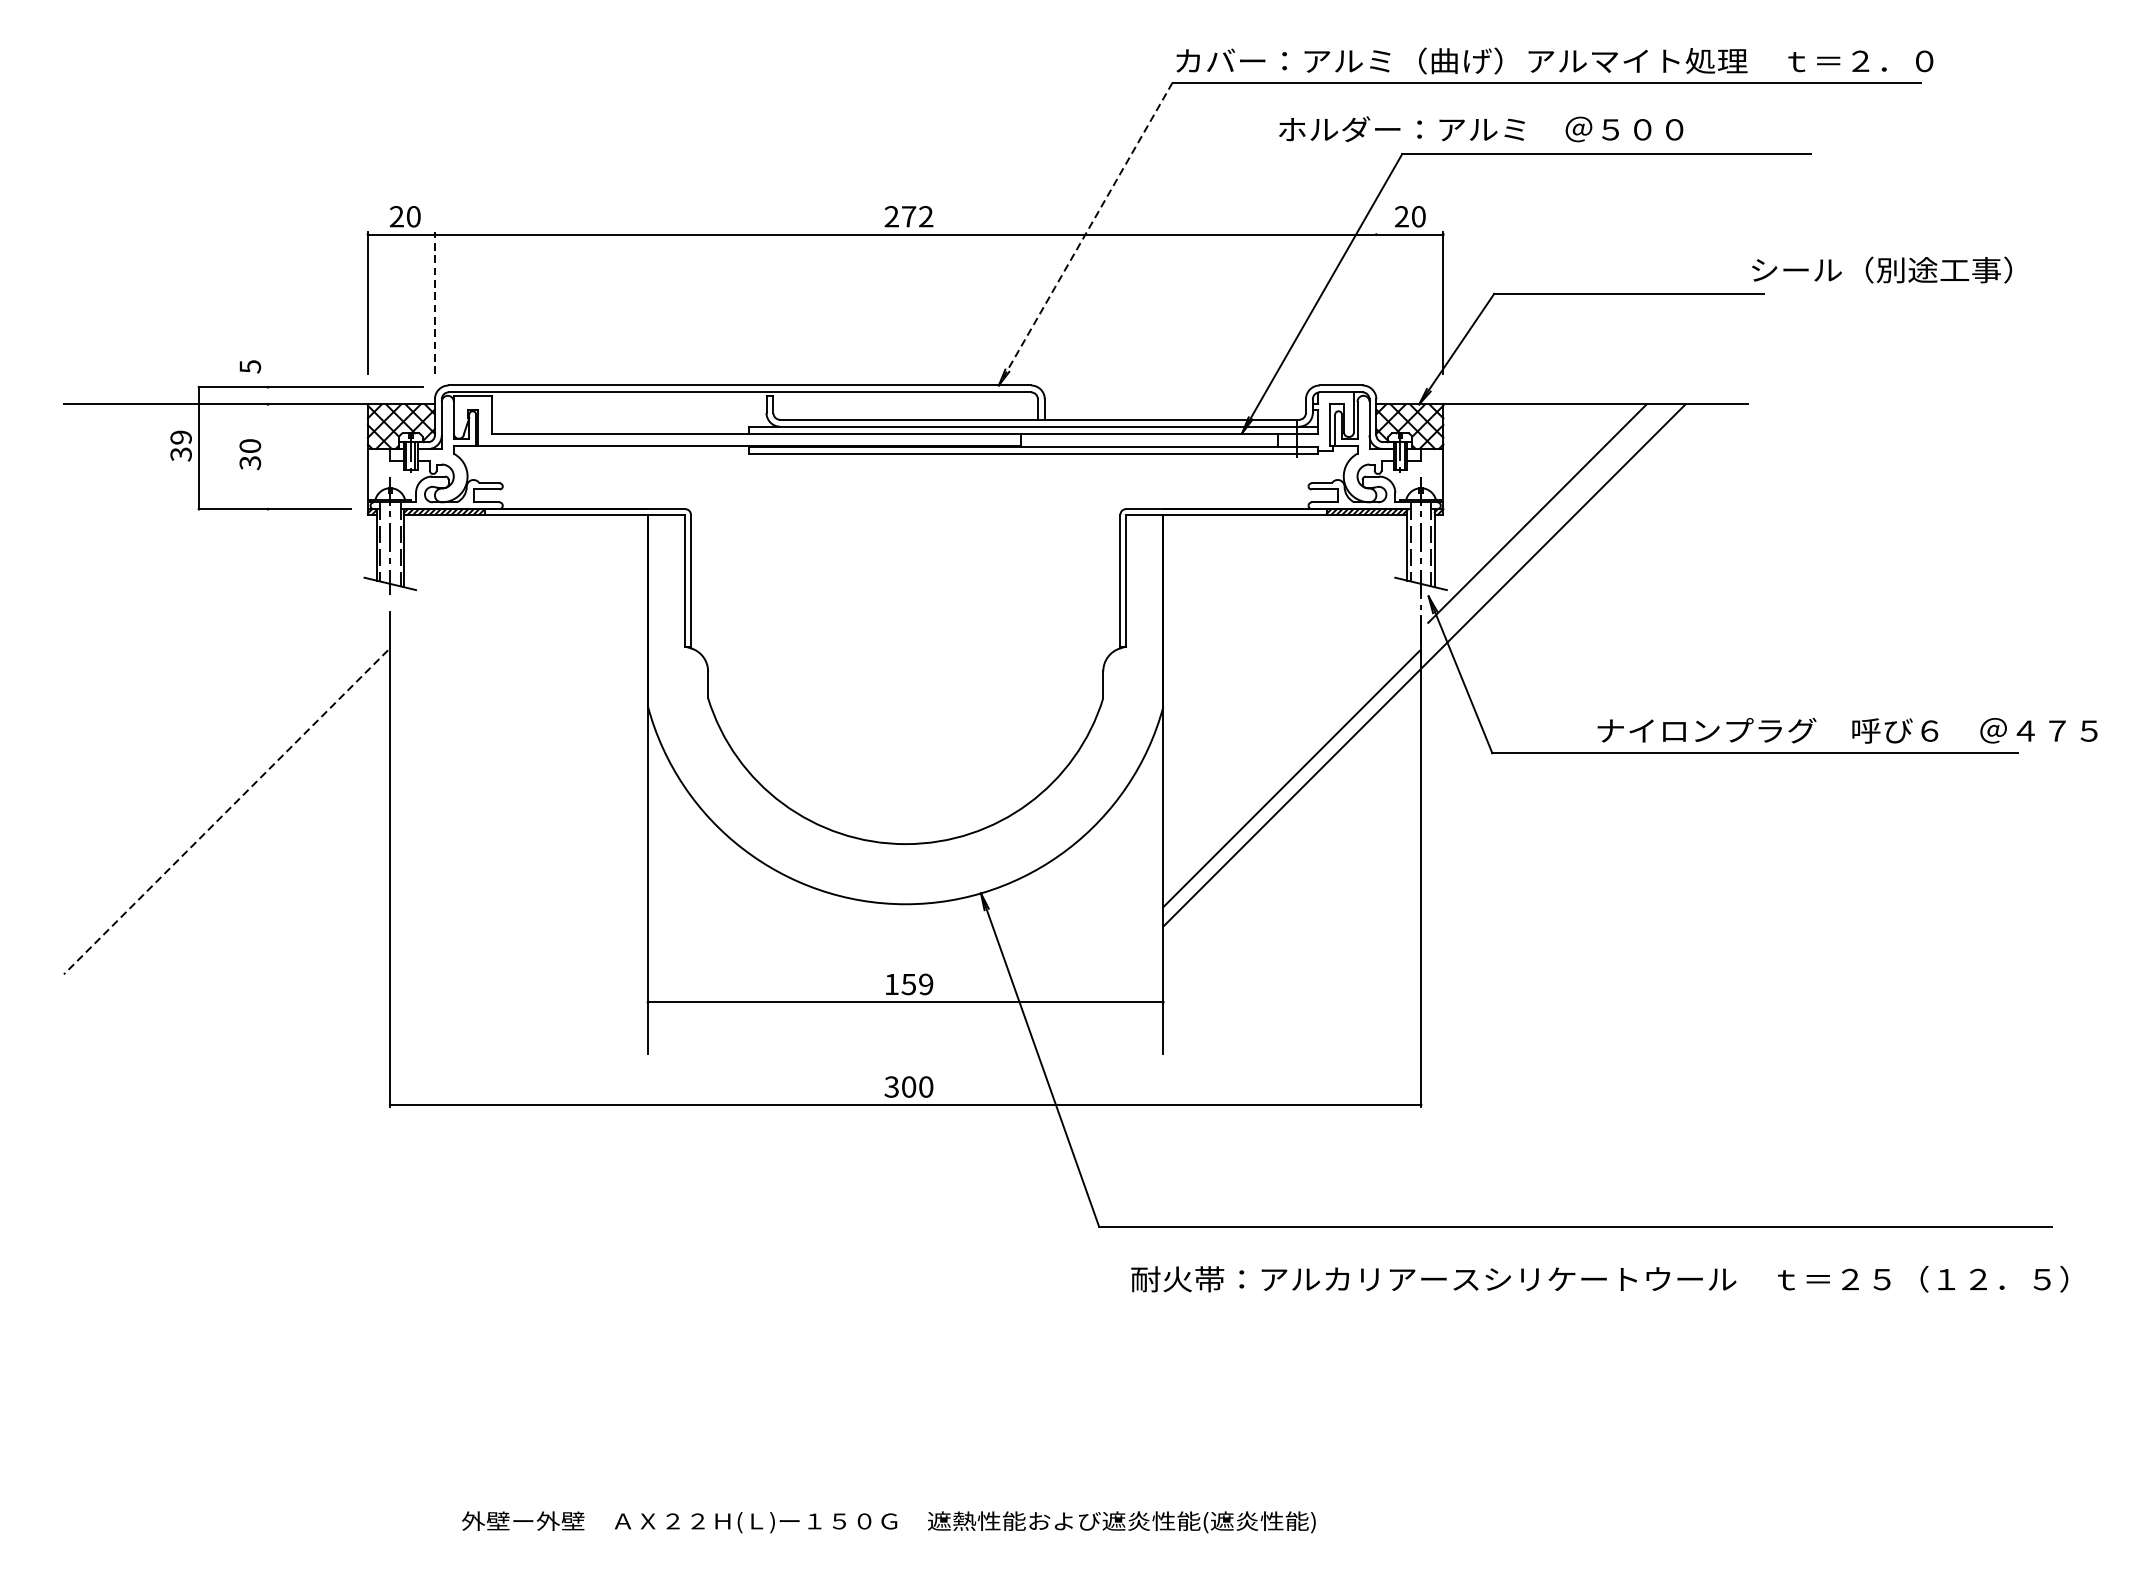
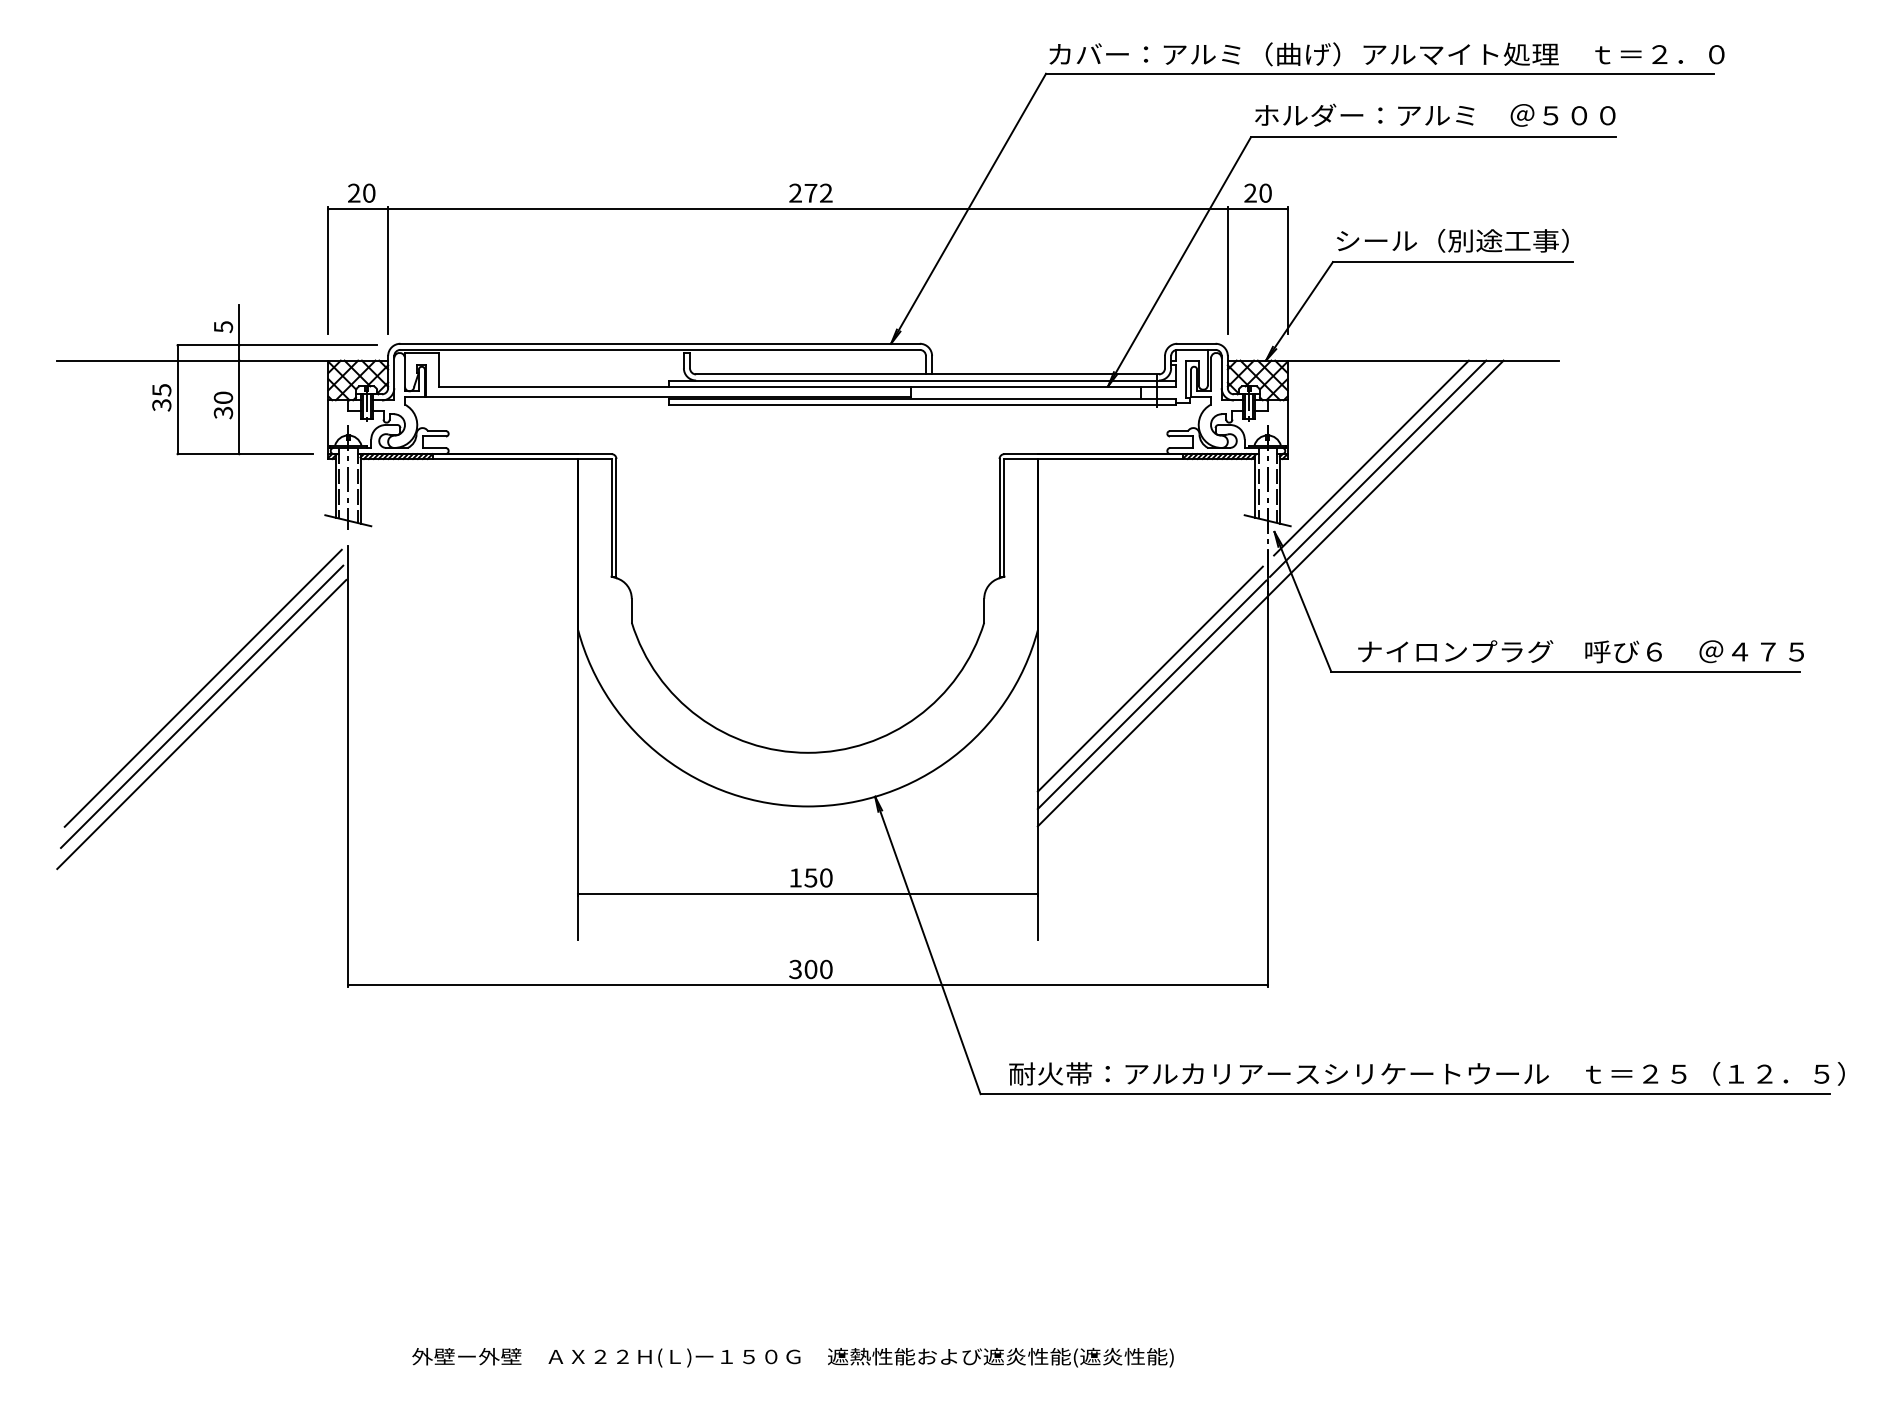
text: (1481, 128) -> (1435, 114), moved
line: (1085, 233) -> (968, 208), dashed -> solid
text: (1881, 269) -> (1452, 240), moved
line: (435, 302) -> (388, 269), dashed -> solid
line: (1376, 303) -> (1227, 270), added
line: (268, 425) -> (239, 379), added
text: (180, 437) -> (161, 390), 39 -> 35
line: (1544, 525) -> (1377, 468), added
text: (1846, 730) -> (1580, 651), moved
line: (1288, 760) -> (1149, 678), added
line: (226, 770) -> (202, 687), added
line: (225, 792) -> (201, 706), added
line: (225, 812) -> (201, 724), dashed -> solid
text: (926, 983) -> (826, 877), 159 -> 150
text: (1599, 1278) -> (1426, 1073), moved

